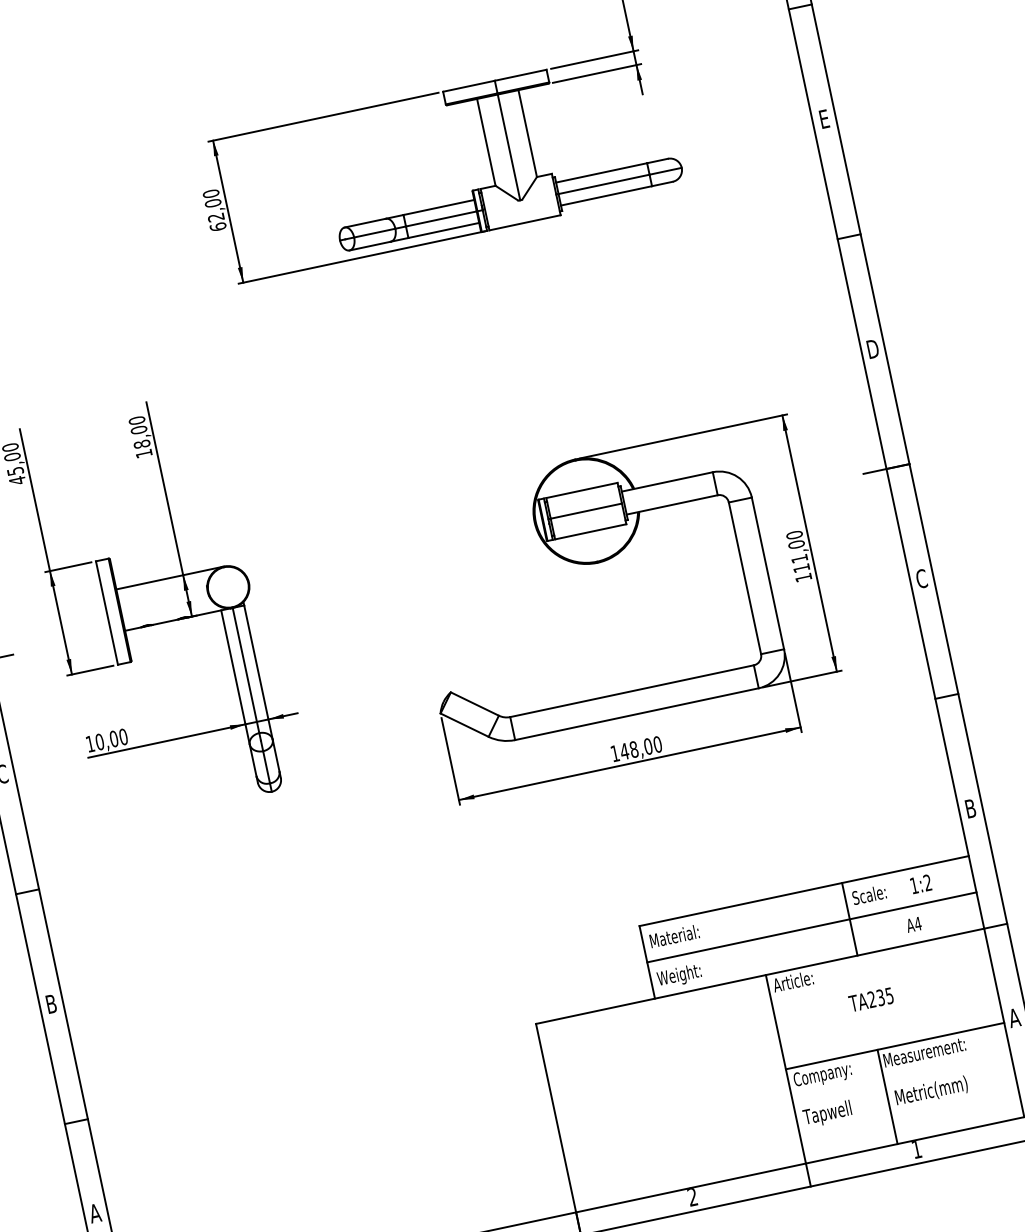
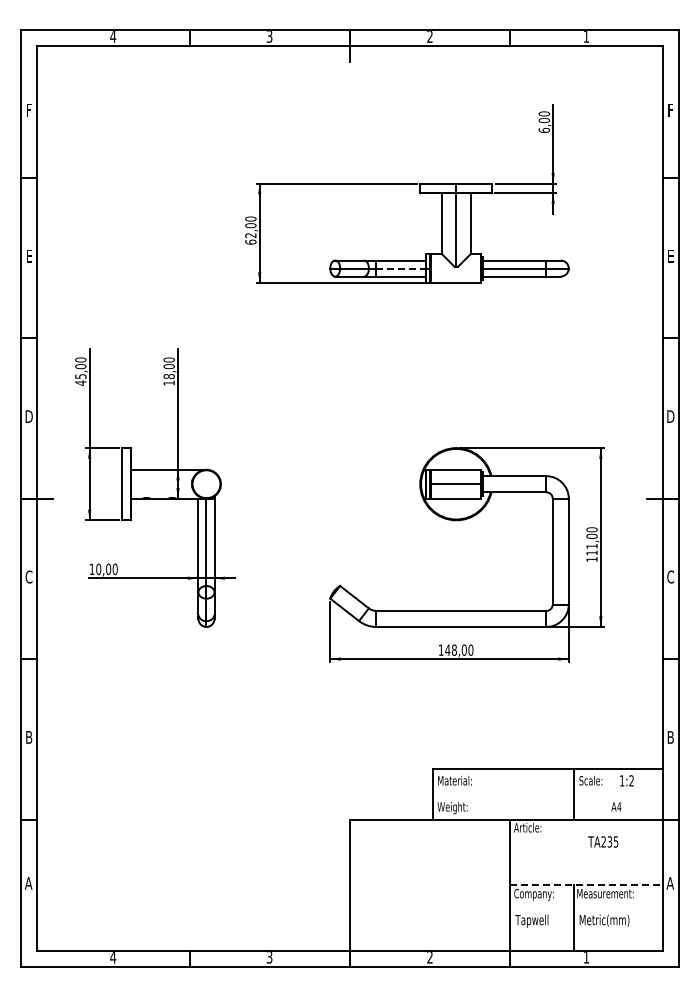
line: (442, 218) -> (401, 268), solid -> dashed
line: (811, 927) -> (547, 794), removed
text: (871, 999) -> (603, 841), moved
line: (896, 1046) -> (587, 885), solid -> dashed

